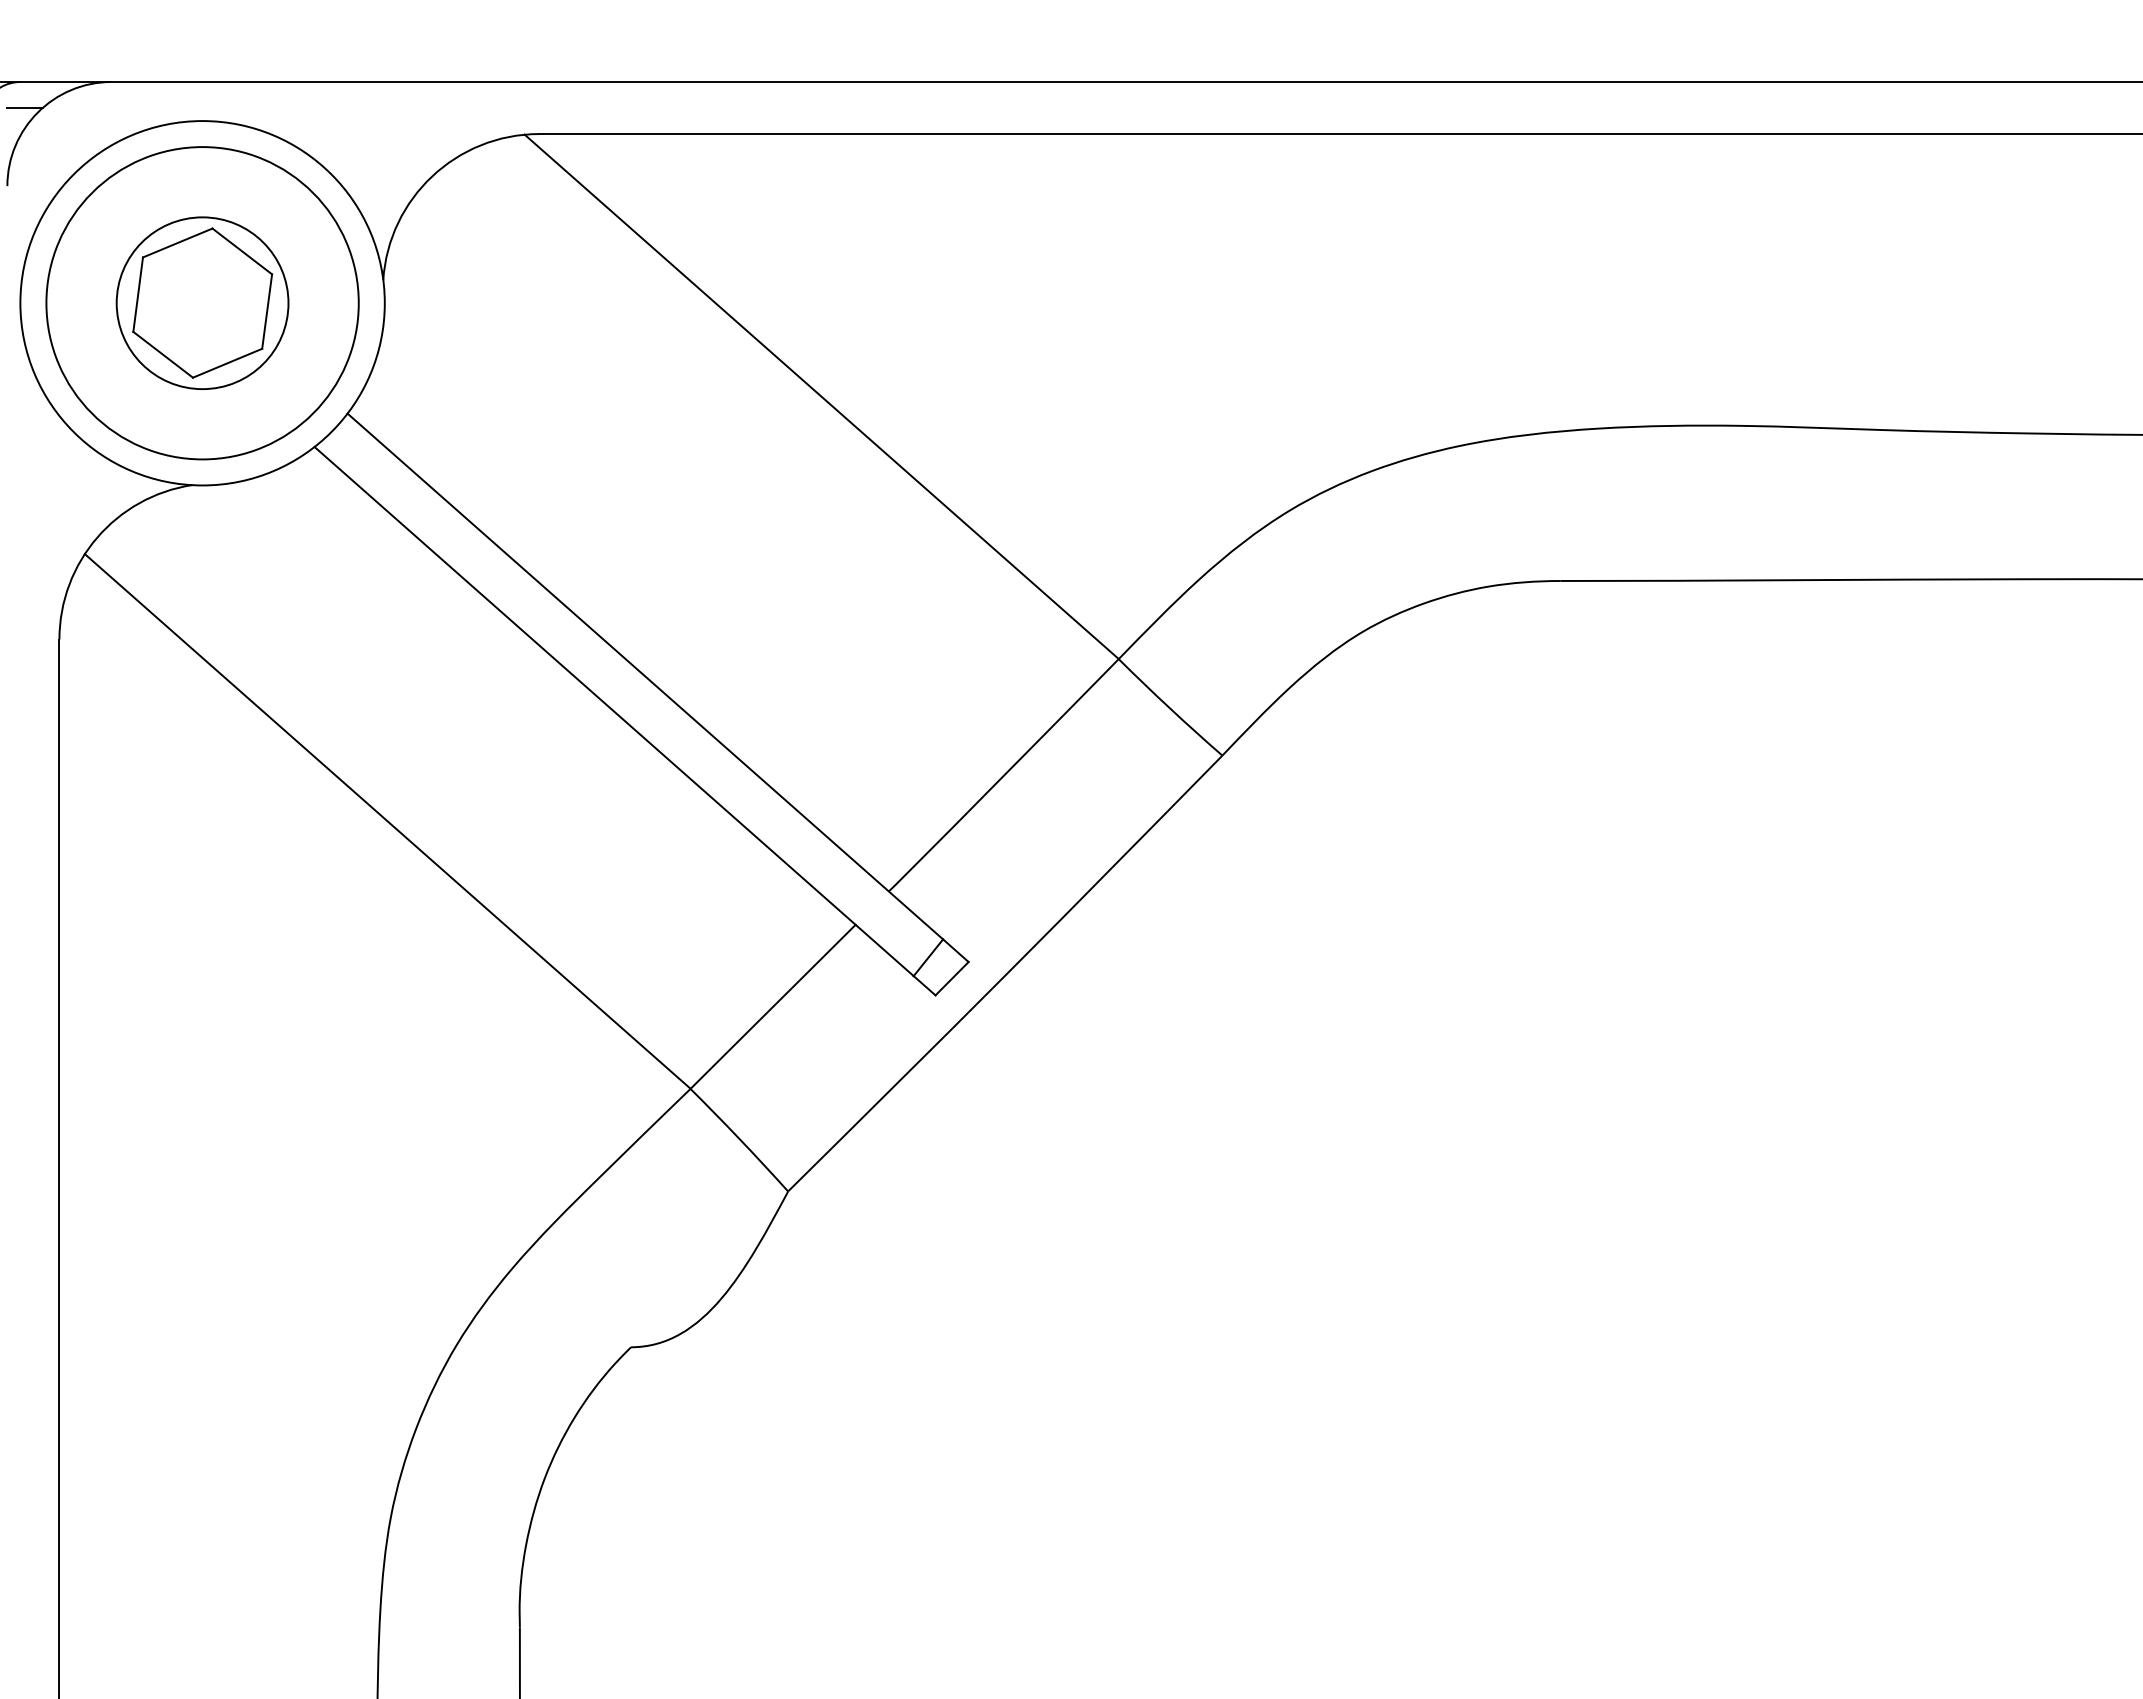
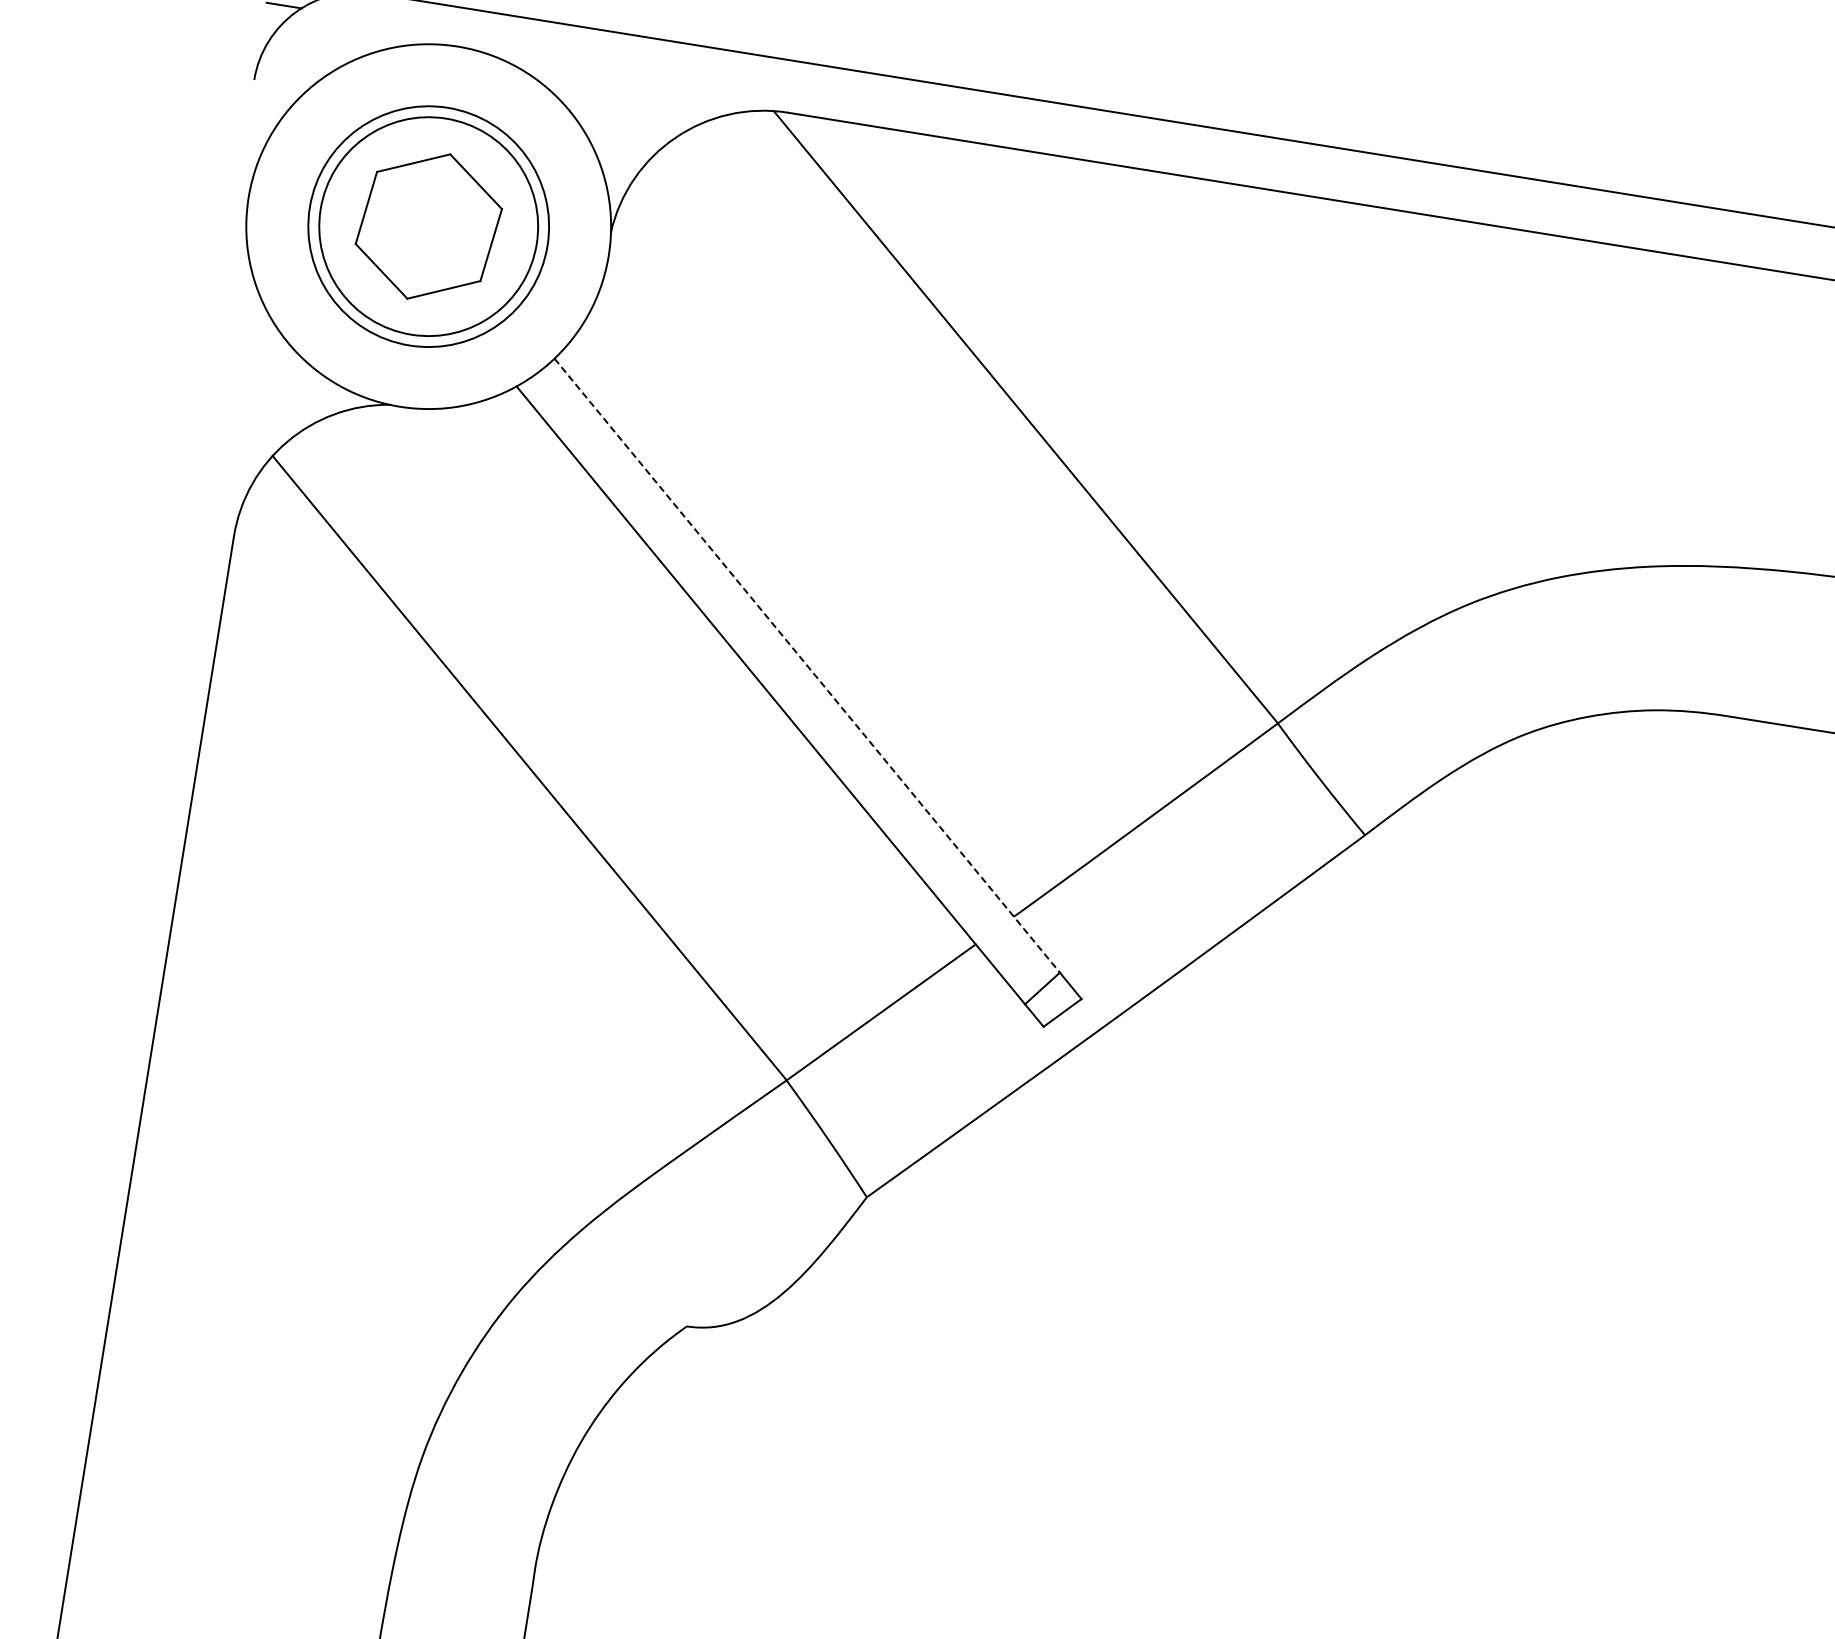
circle: (202, 303) -> (428, 226), size x0.7
circle: (202, 303) -> (428, 226), size x1.4
line: (645, 676) -> (807, 665), solid -> dashed

